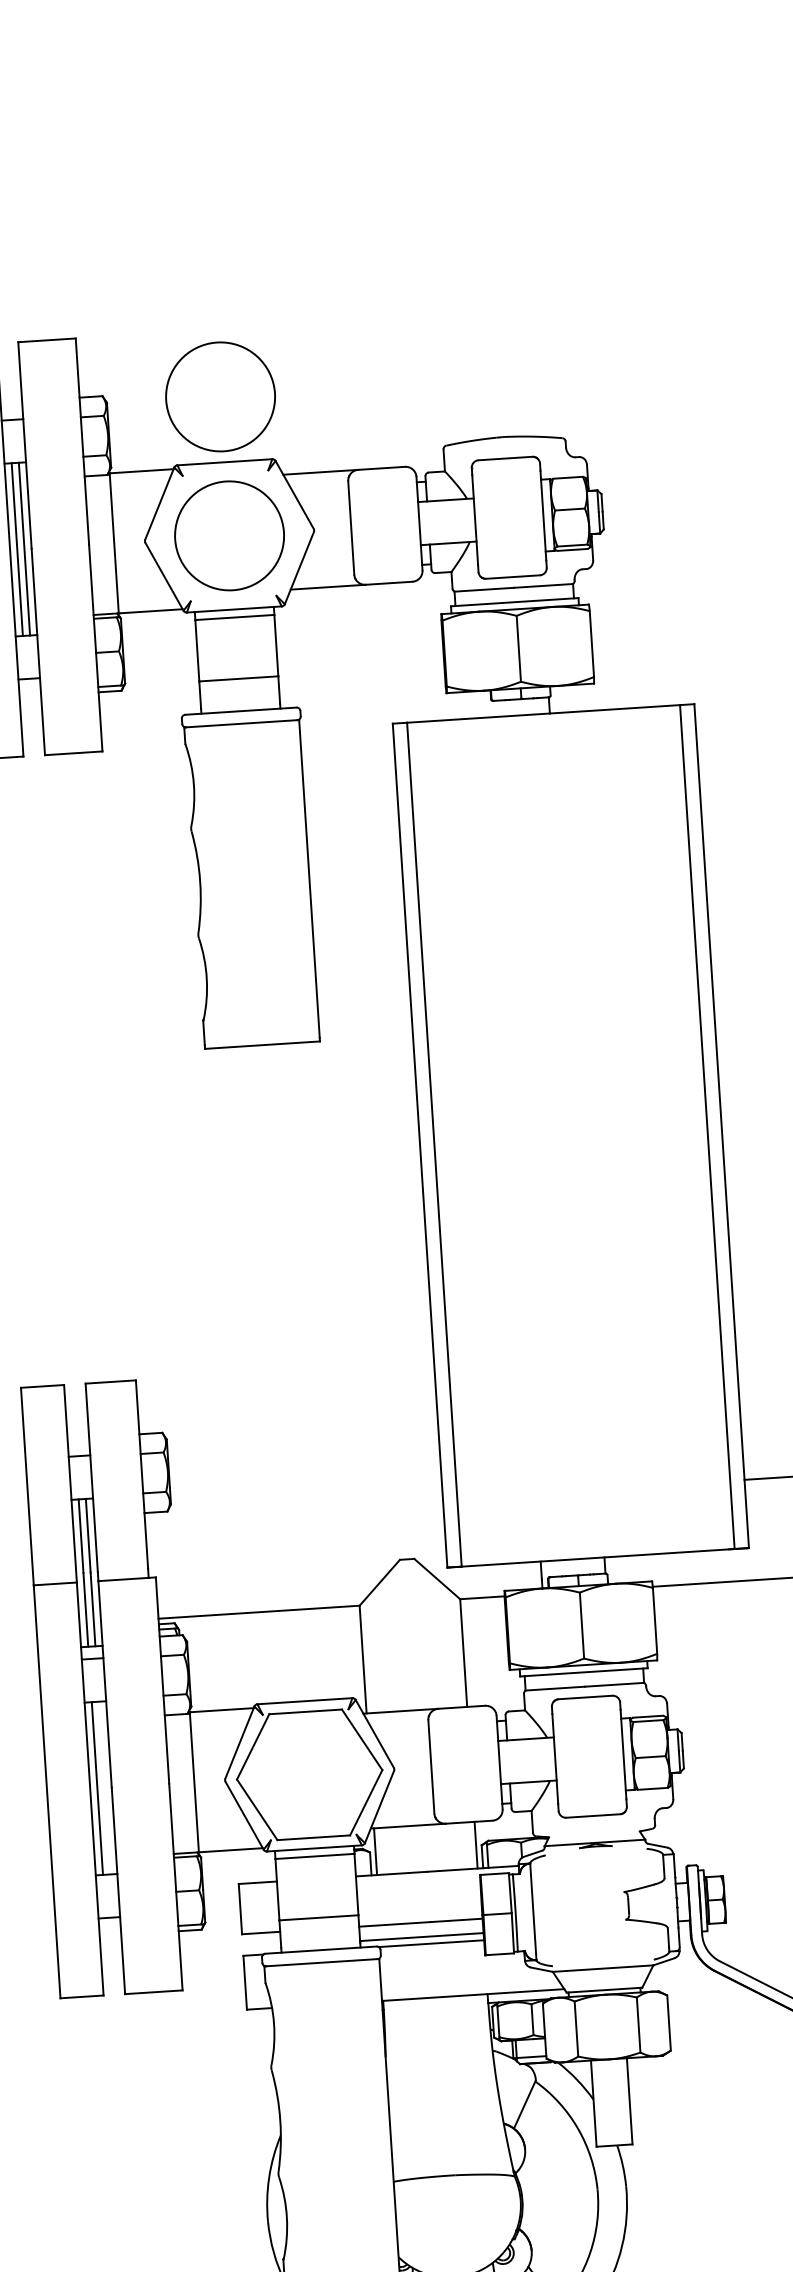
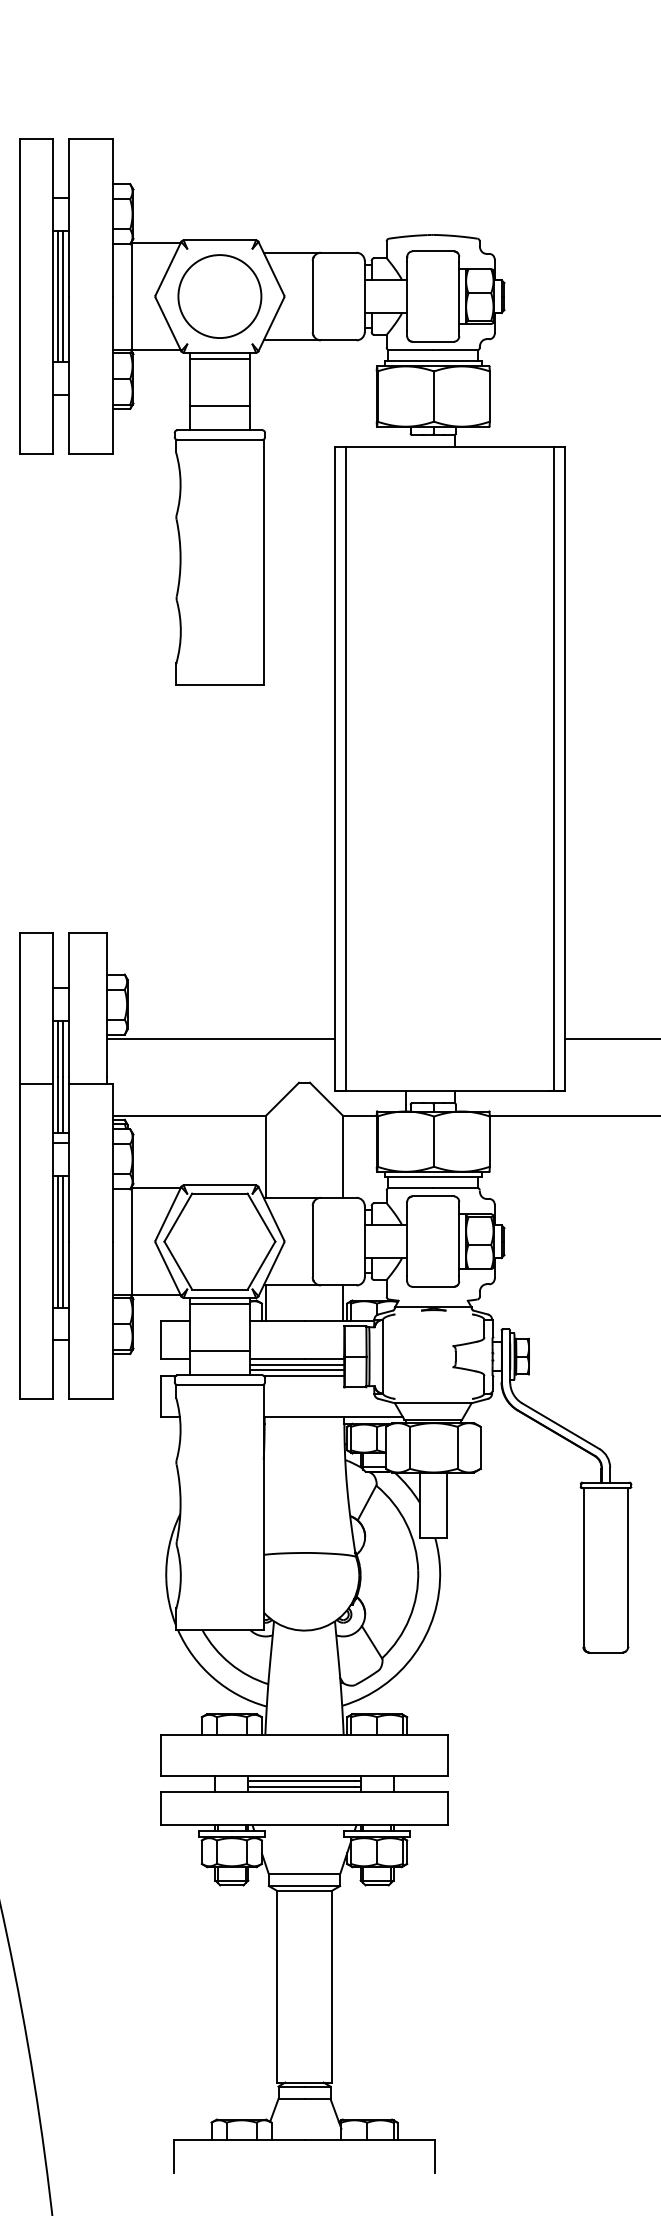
circle: (220, 396) -> (219, 190), removed
line: (293, 1508) -> (220, 1038), added
line: (104, 1787) -> (63, 1241), added
line: (421, 1929) -> (297, 1364), added

